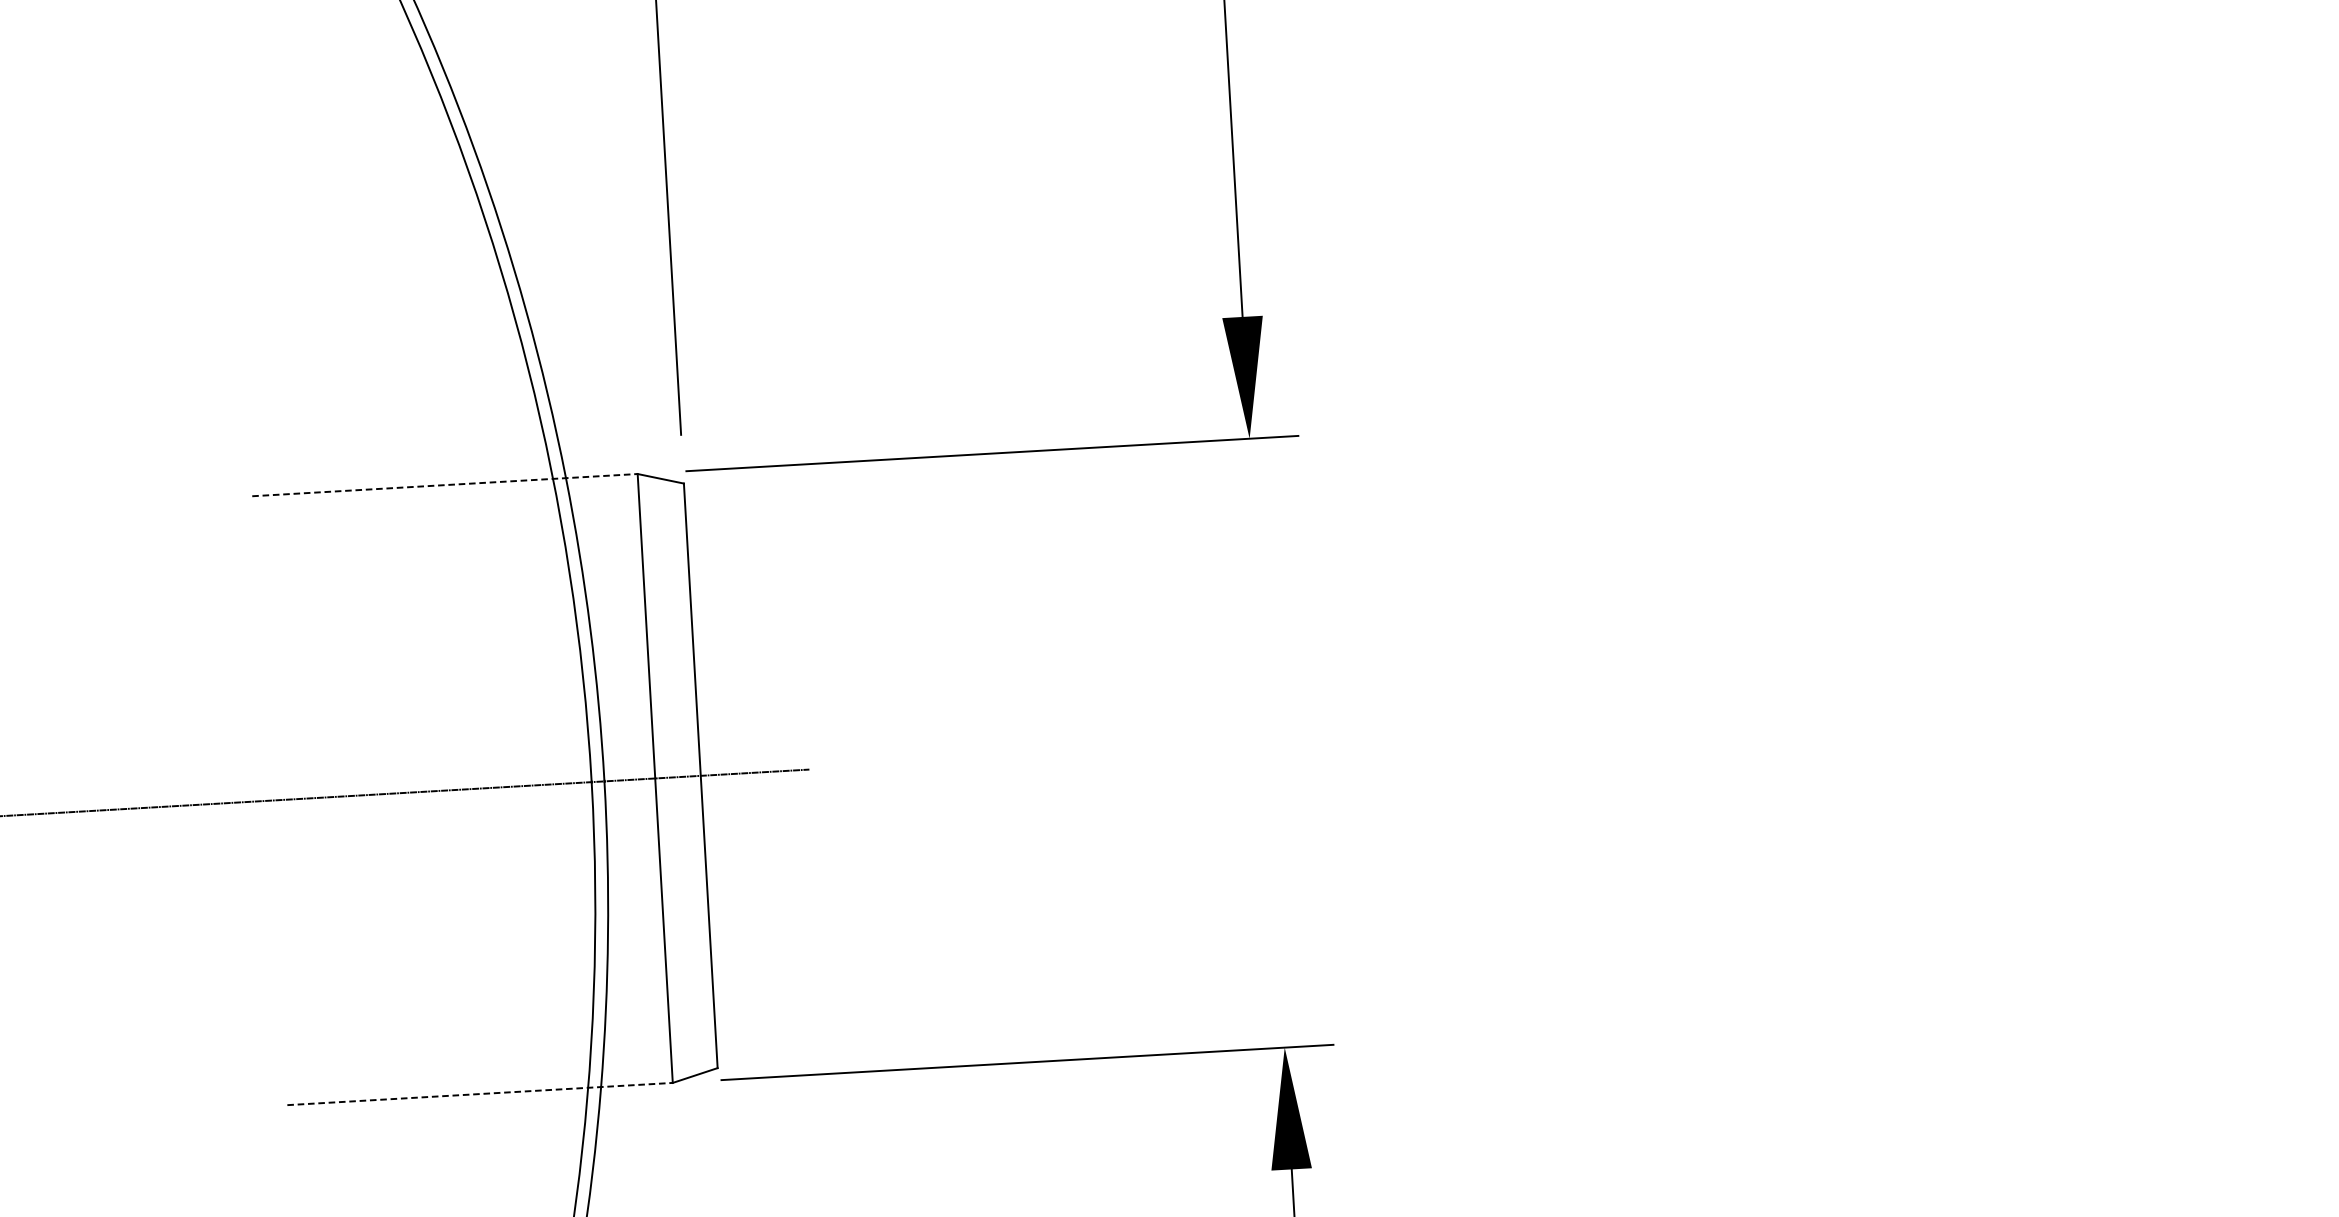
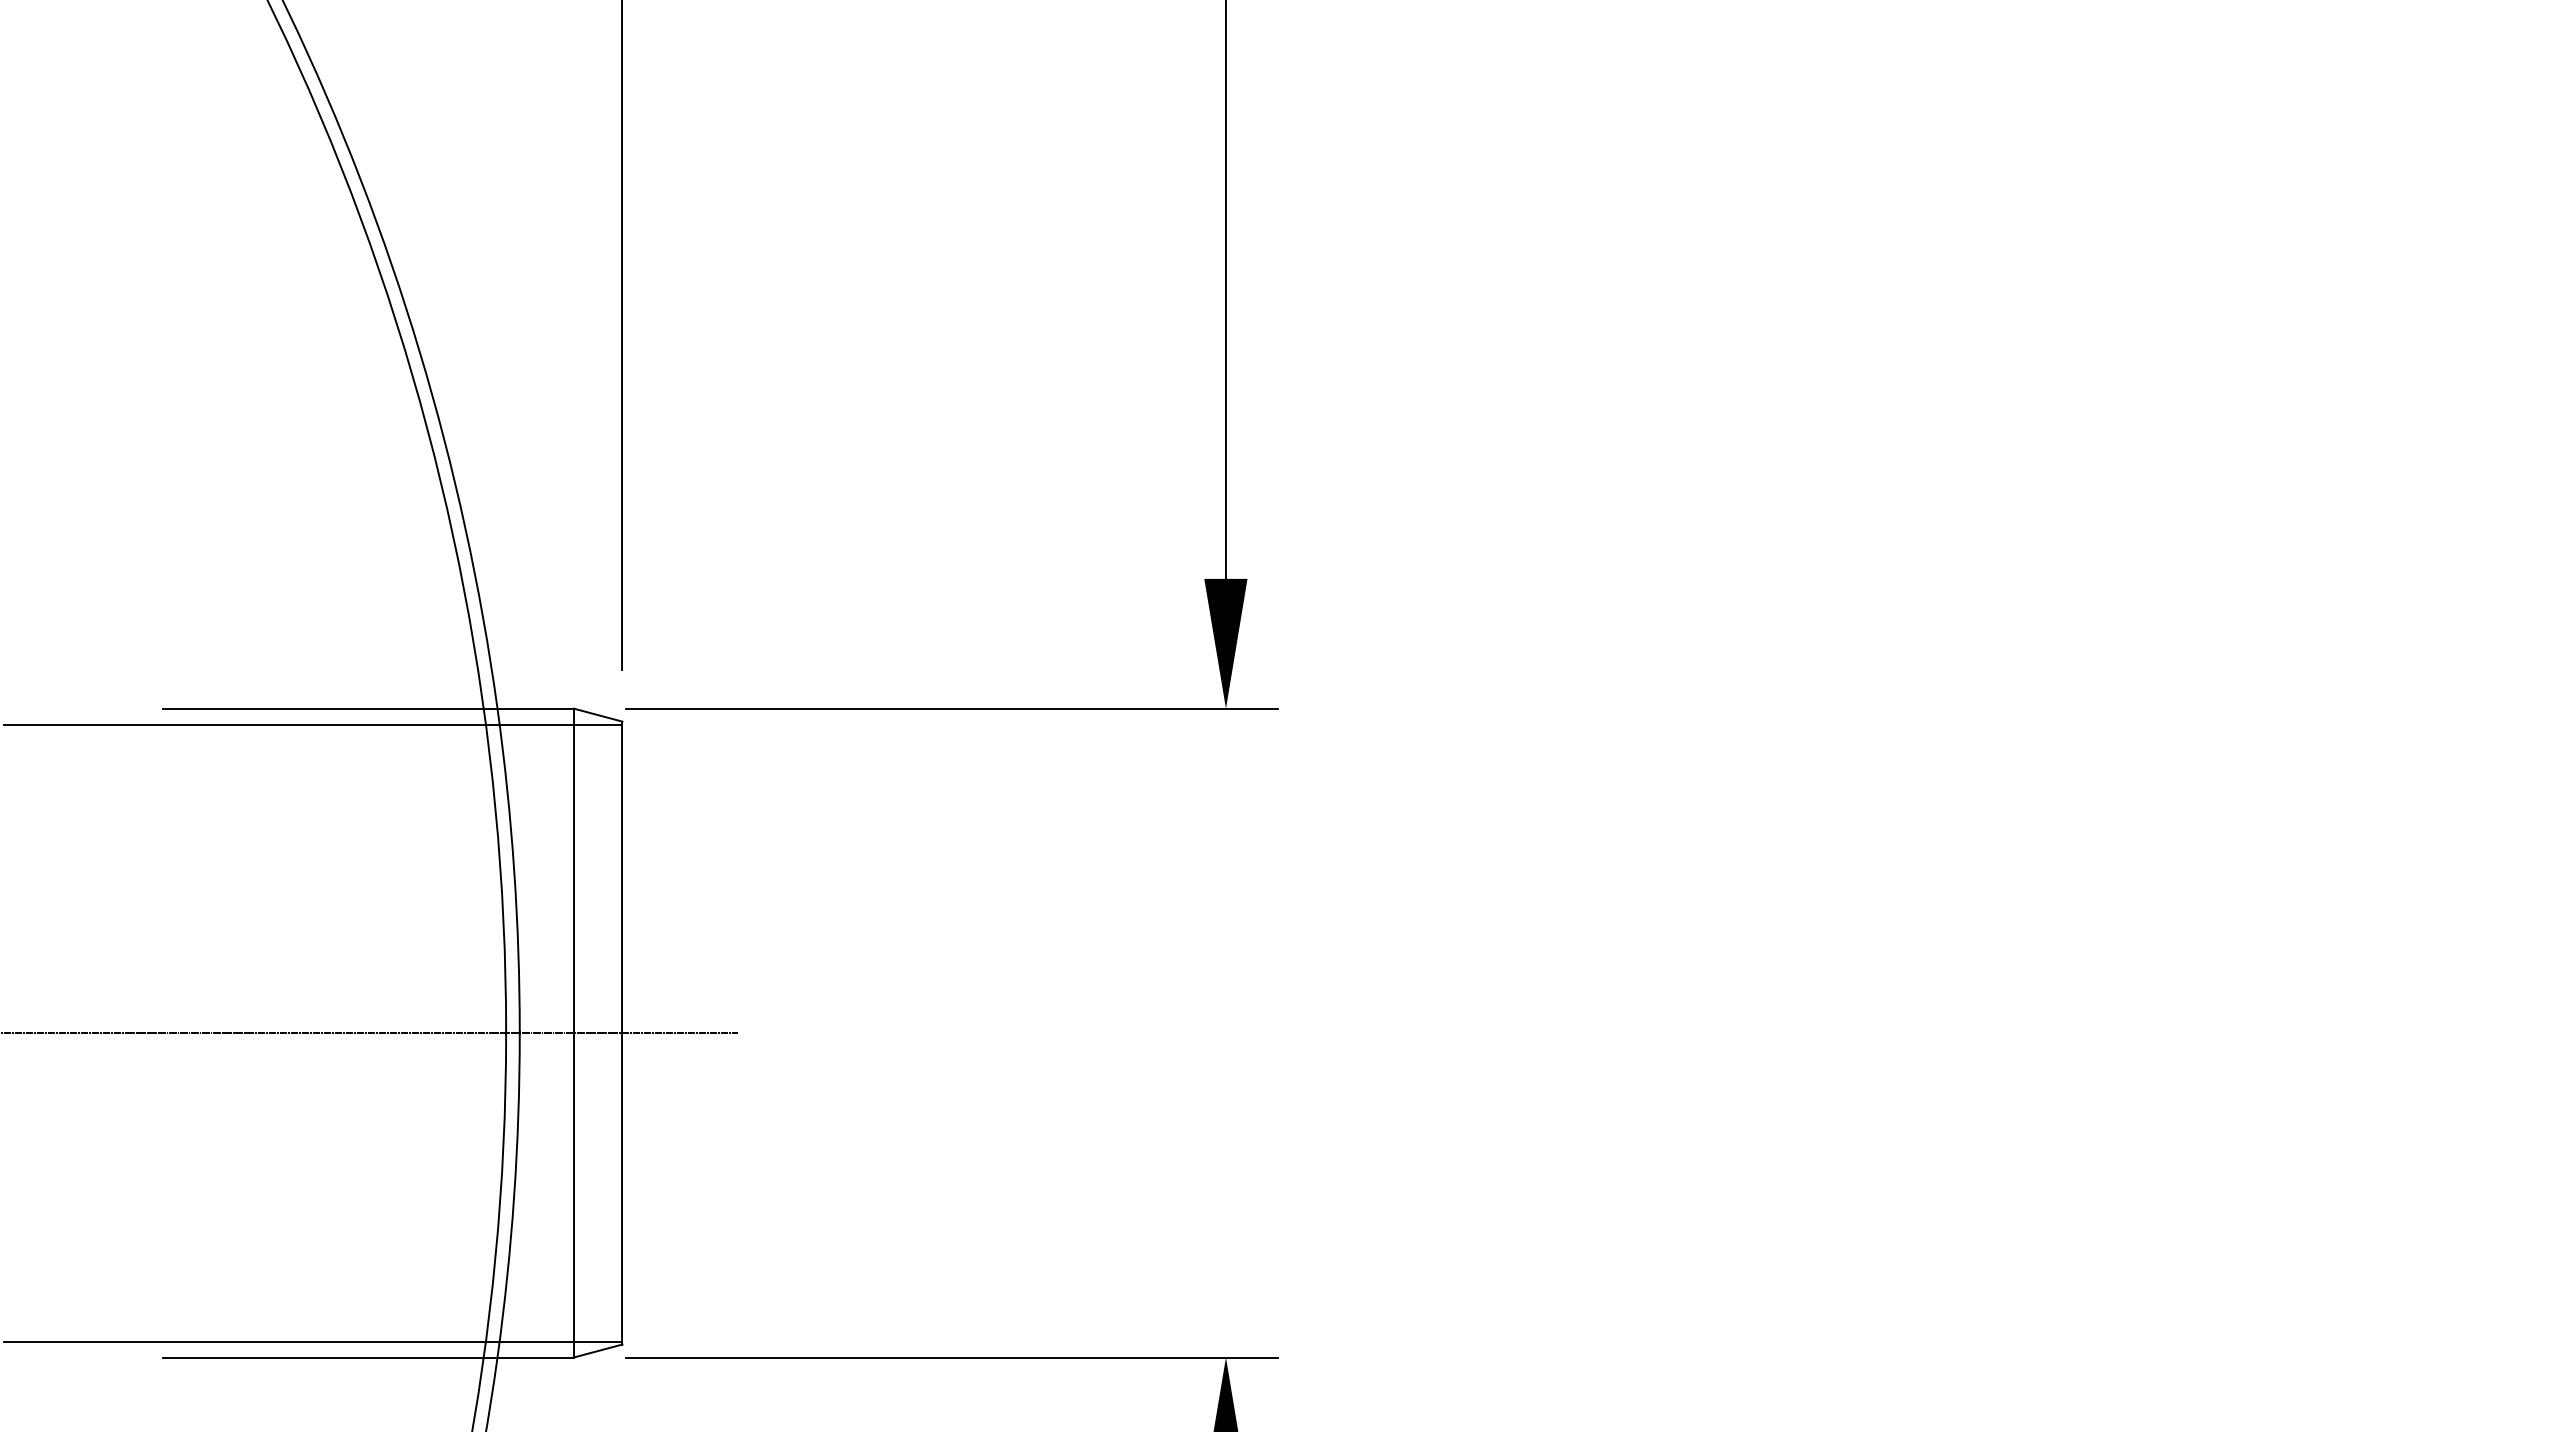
line: (445, 484) -> (369, 708), dashed -> solid
line: (393, 503) -> (312, 724), added
line: (426, 1082) -> (312, 1341), added
line: (480, 1093) -> (369, 1357), dashed -> solid

